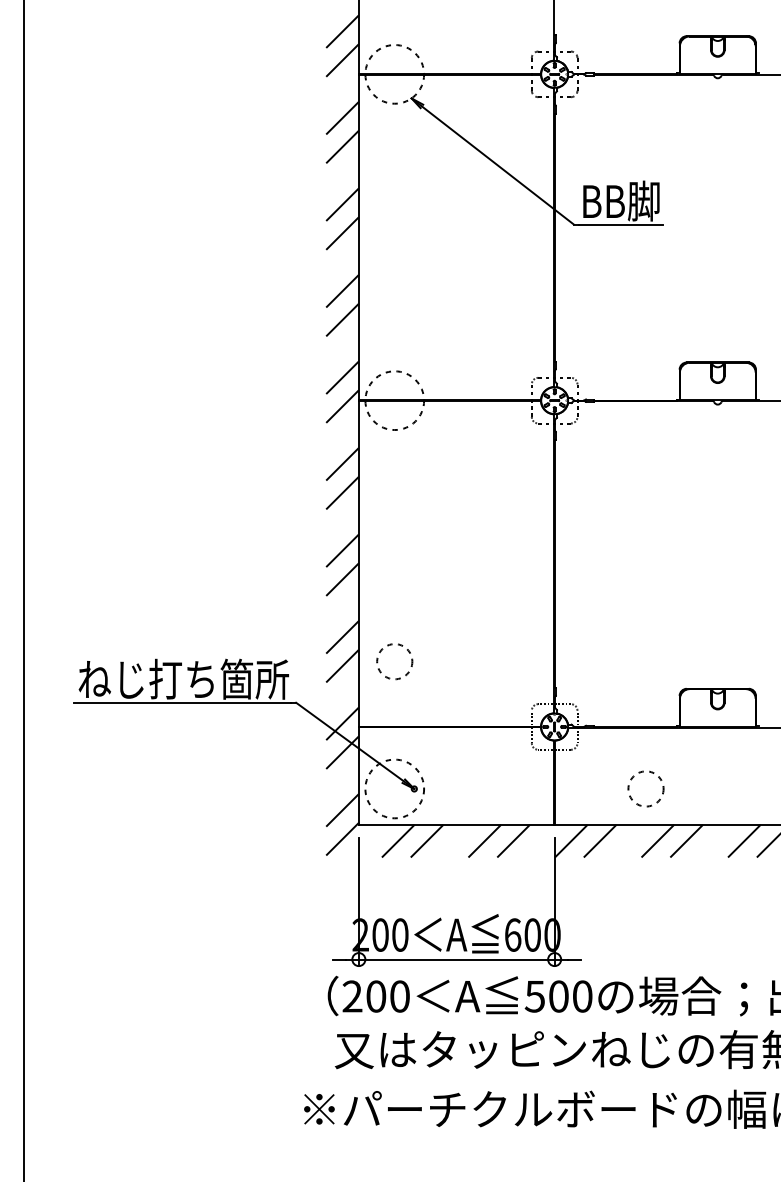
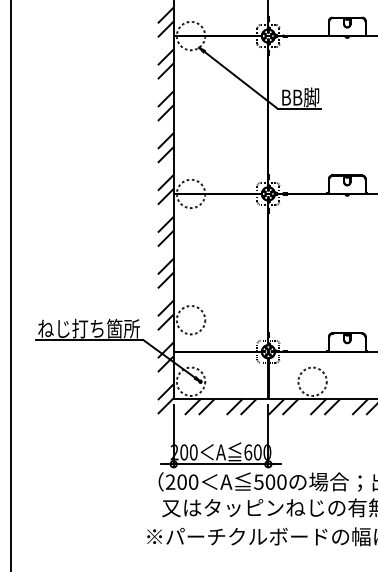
circle: (393, 662) -> (190, 320), size x1.67
circle: (645, 788) -> (312, 381), size x1.67

